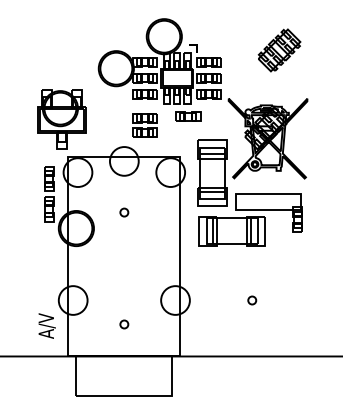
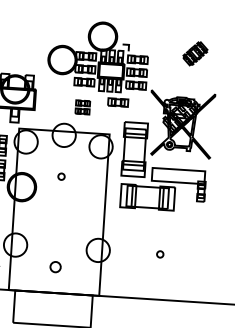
part: (279, 50) -> (195, 53), size x0.7
part: (144, 125) -> (82, 107), size x0.7
circle: (124, 324) -> (55, 267), size x1.6

